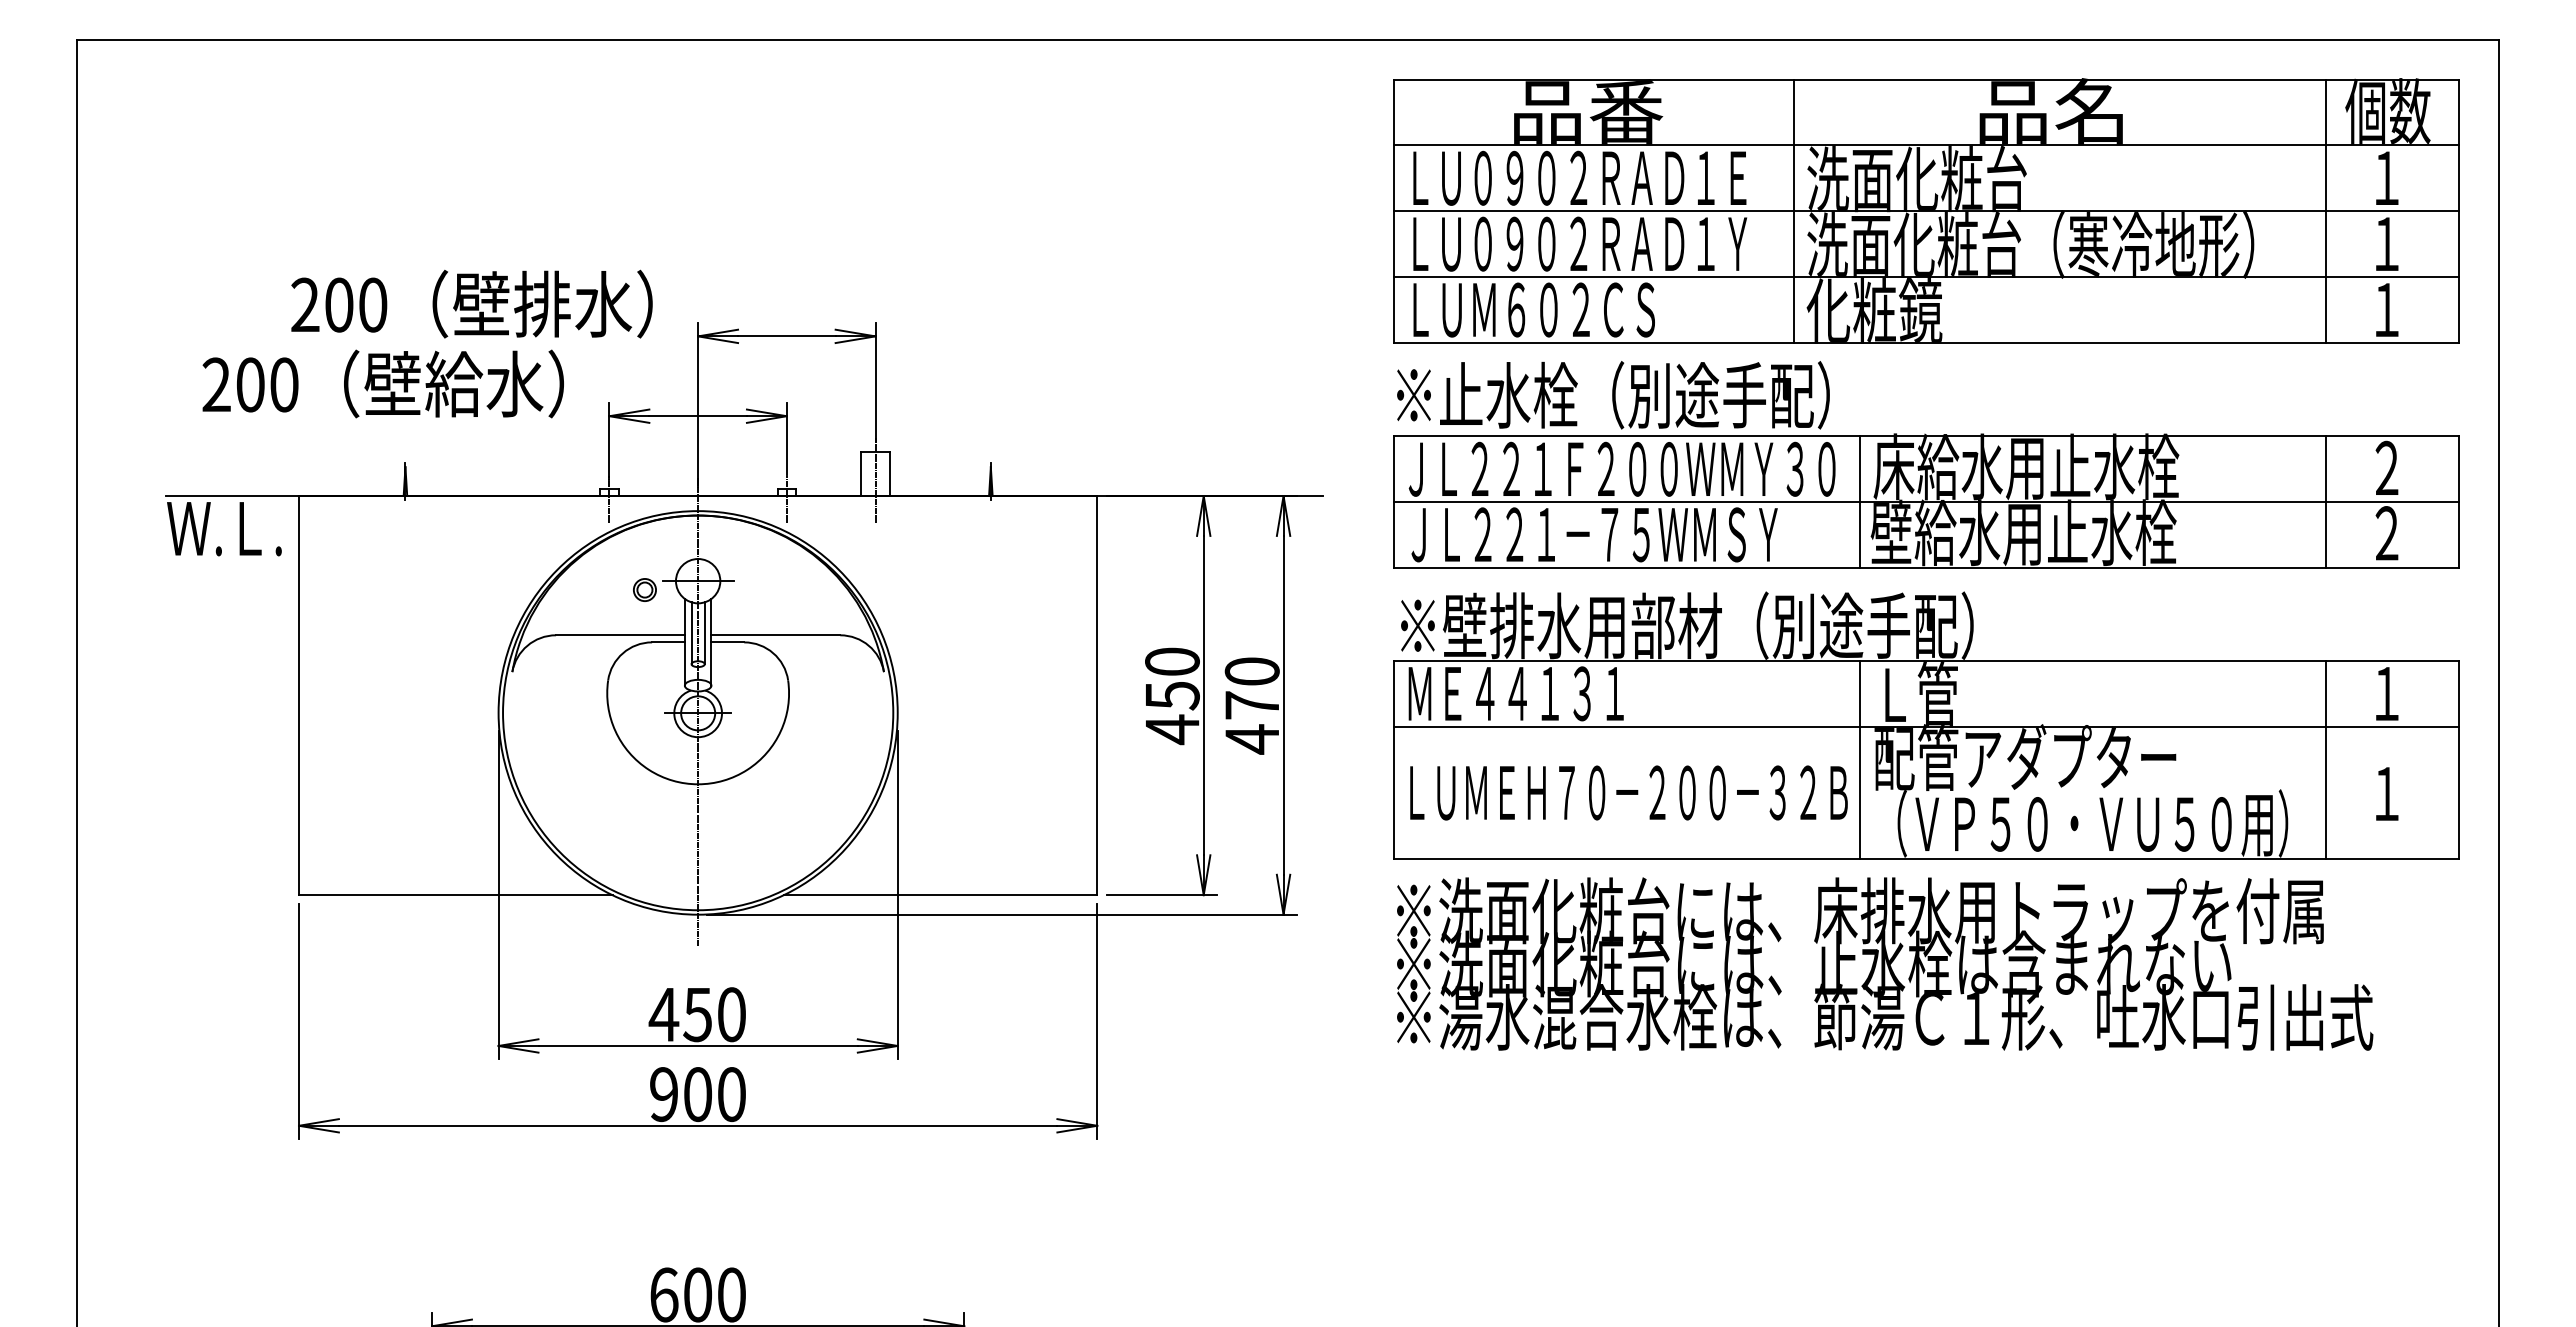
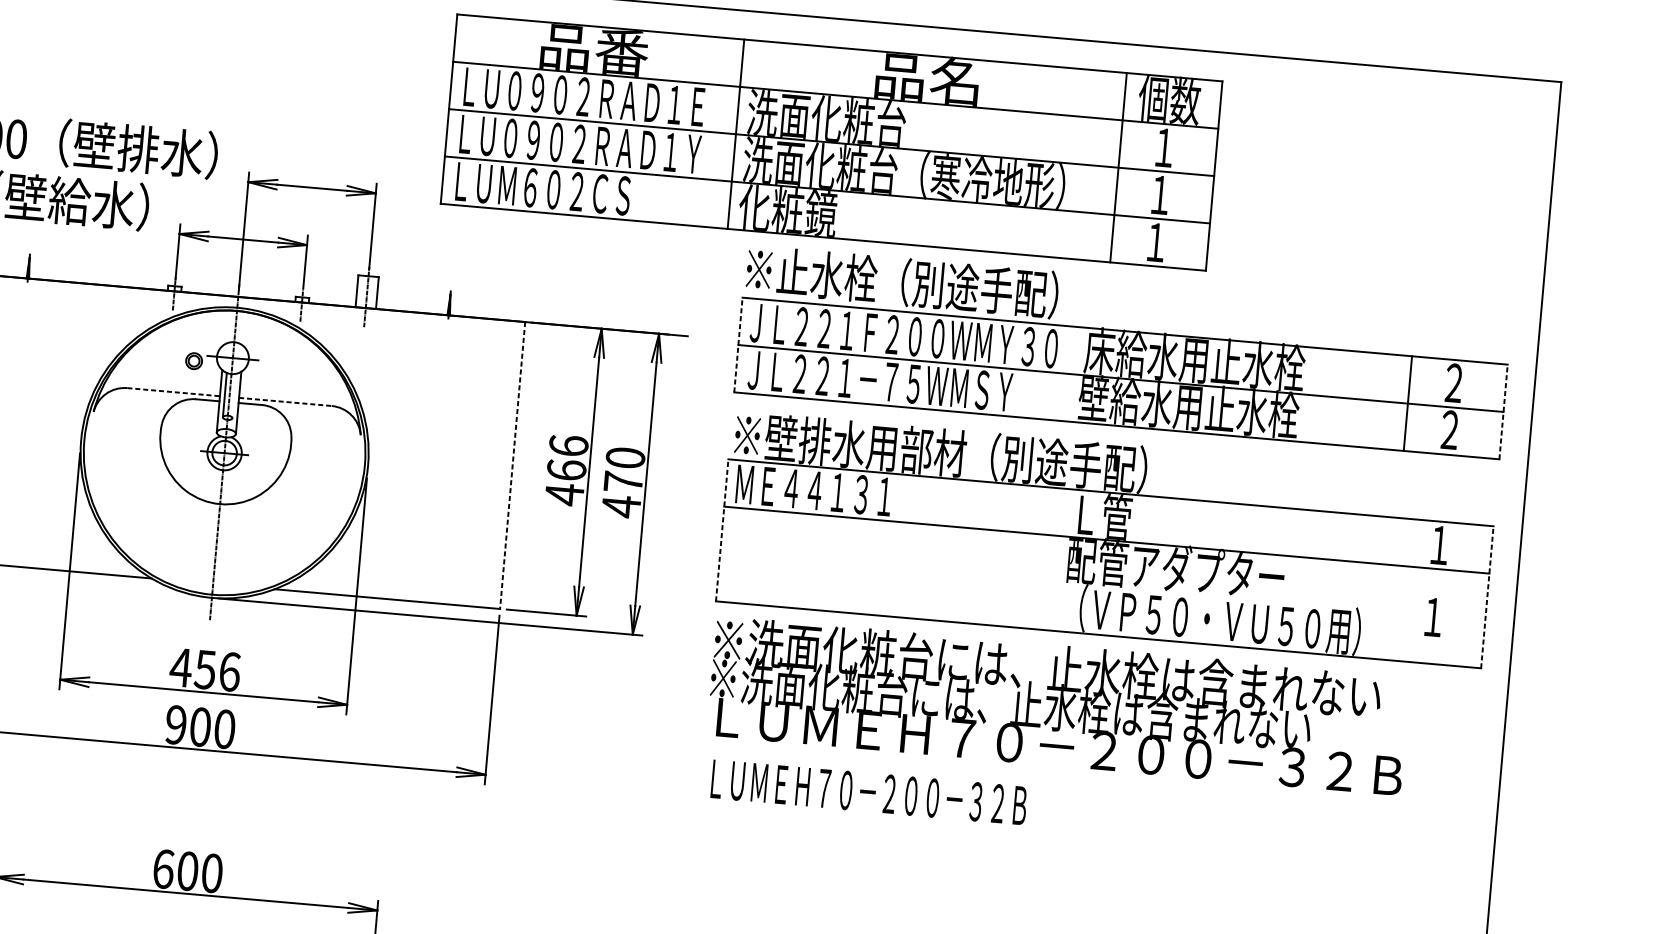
part: (1926, 210) -> (831, 142), moved
line: (1860, 501) -> (1073, 373), removed
line: (1394, 502) -> (738, 345), solid -> dashed
line: (2458, 502) -> (1503, 412), solid -> dashed
line: (704, 633) -> (234, 396), removed
line: (620, 635) -> (173, 392), solid -> dashed
line: (776, 635) -> (285, 402), solid -> dashed
text: (1172, 678) -> (567, 457), 450 -> 466
line: (1097, 695) -> (512, 465), solid -> dashed
line: (1394, 759) -> (722, 530), solid -> dashed
line: (1860, 759) -> (1057, 559), removed
line: (2325, 759) -> (1391, 588), removed
line: (2458, 759) -> (1487, 597), solid -> dashed
text: (1628, 792) -> (868, 792), moved
text: (1860, 910) -> (1047, 667), ※洗面化粧台には、床排水用トラップを付属 -> ※洗面化粧台には、止水栓は含まれない
text: (732, 1014) -> (230, 671), 450 -> 456
text: (1885, 1016) -> (1059, 745), ※湯水混合水栓は、節湯Ｃ１形、吐水口引出式 -> ＬＵＭＥＨ７０－２００－３２Ｂ

